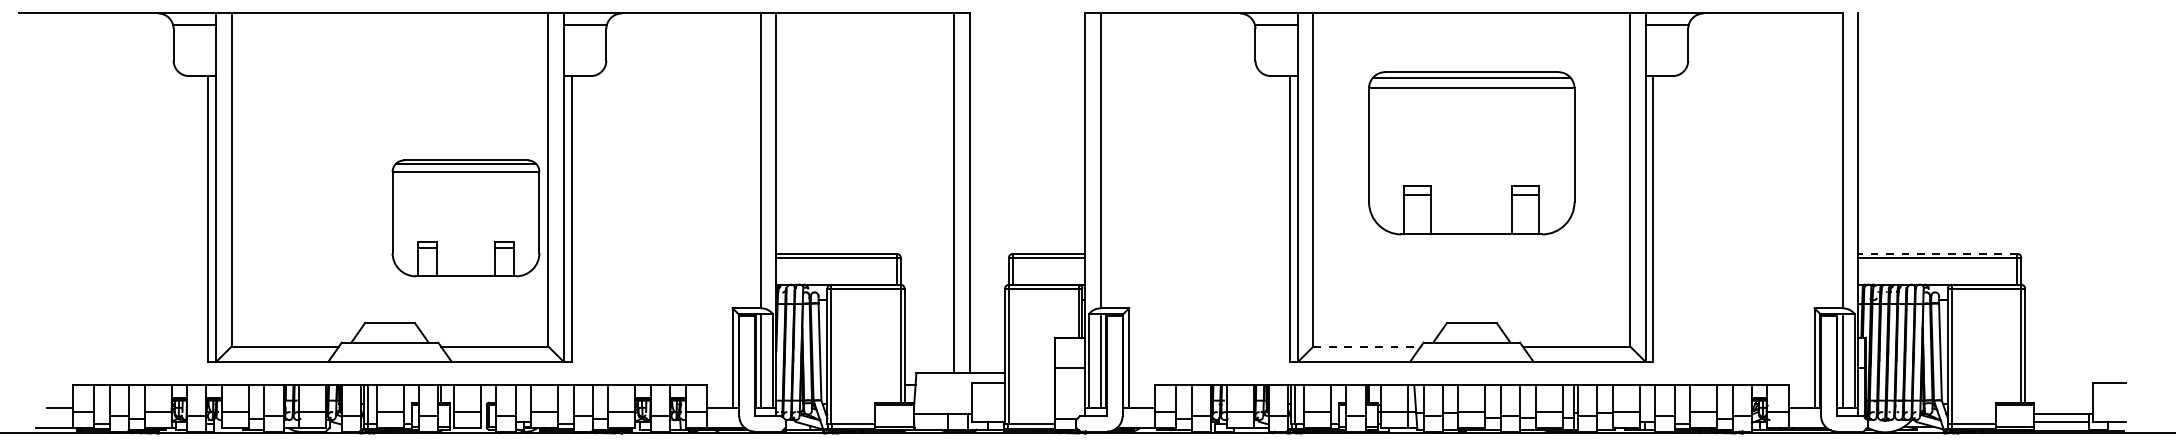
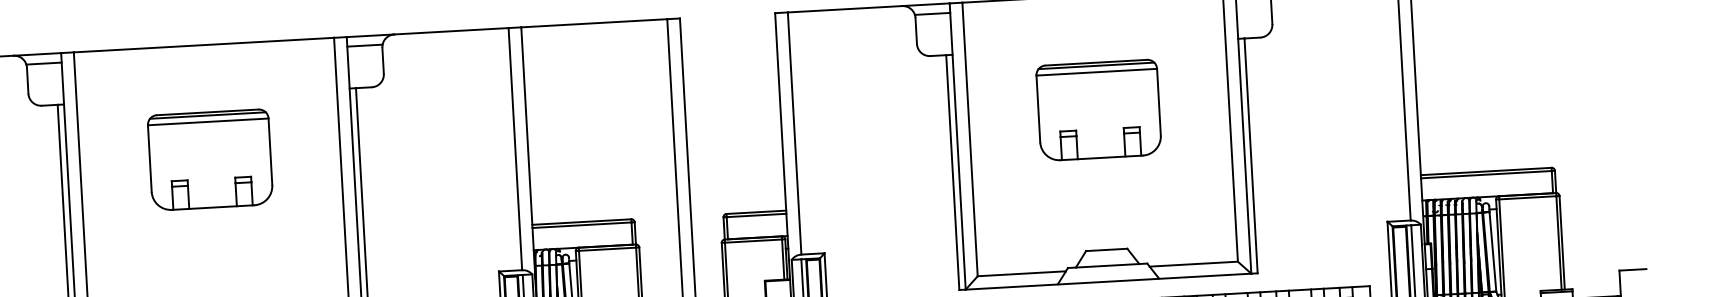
part: (1471, 153) -> (1098, 110), size x0.71
part: (465, 218) -> (209, 160), moved
line: (1937, 253) -> (1485, 171), dashed -> solid
line: (1367, 346) -> (1022, 273), dashed -> solid

